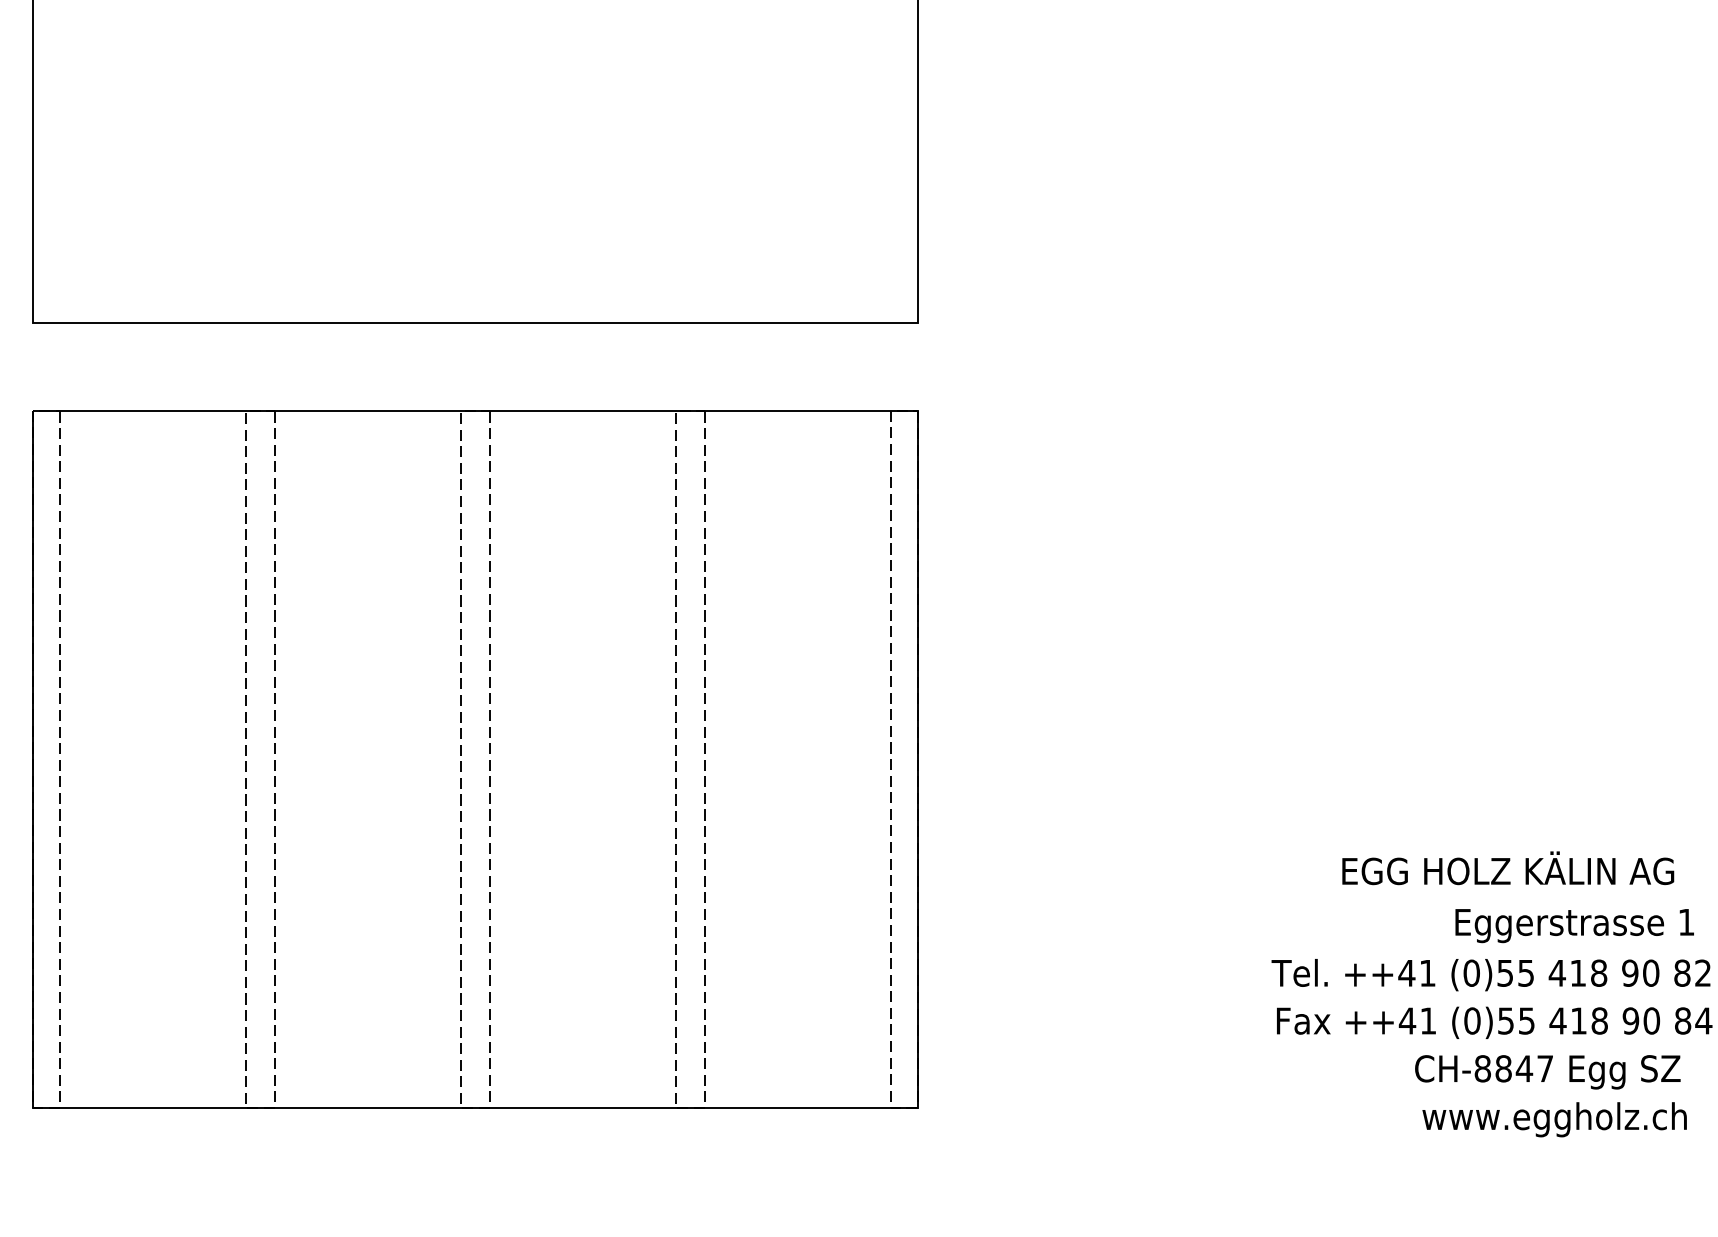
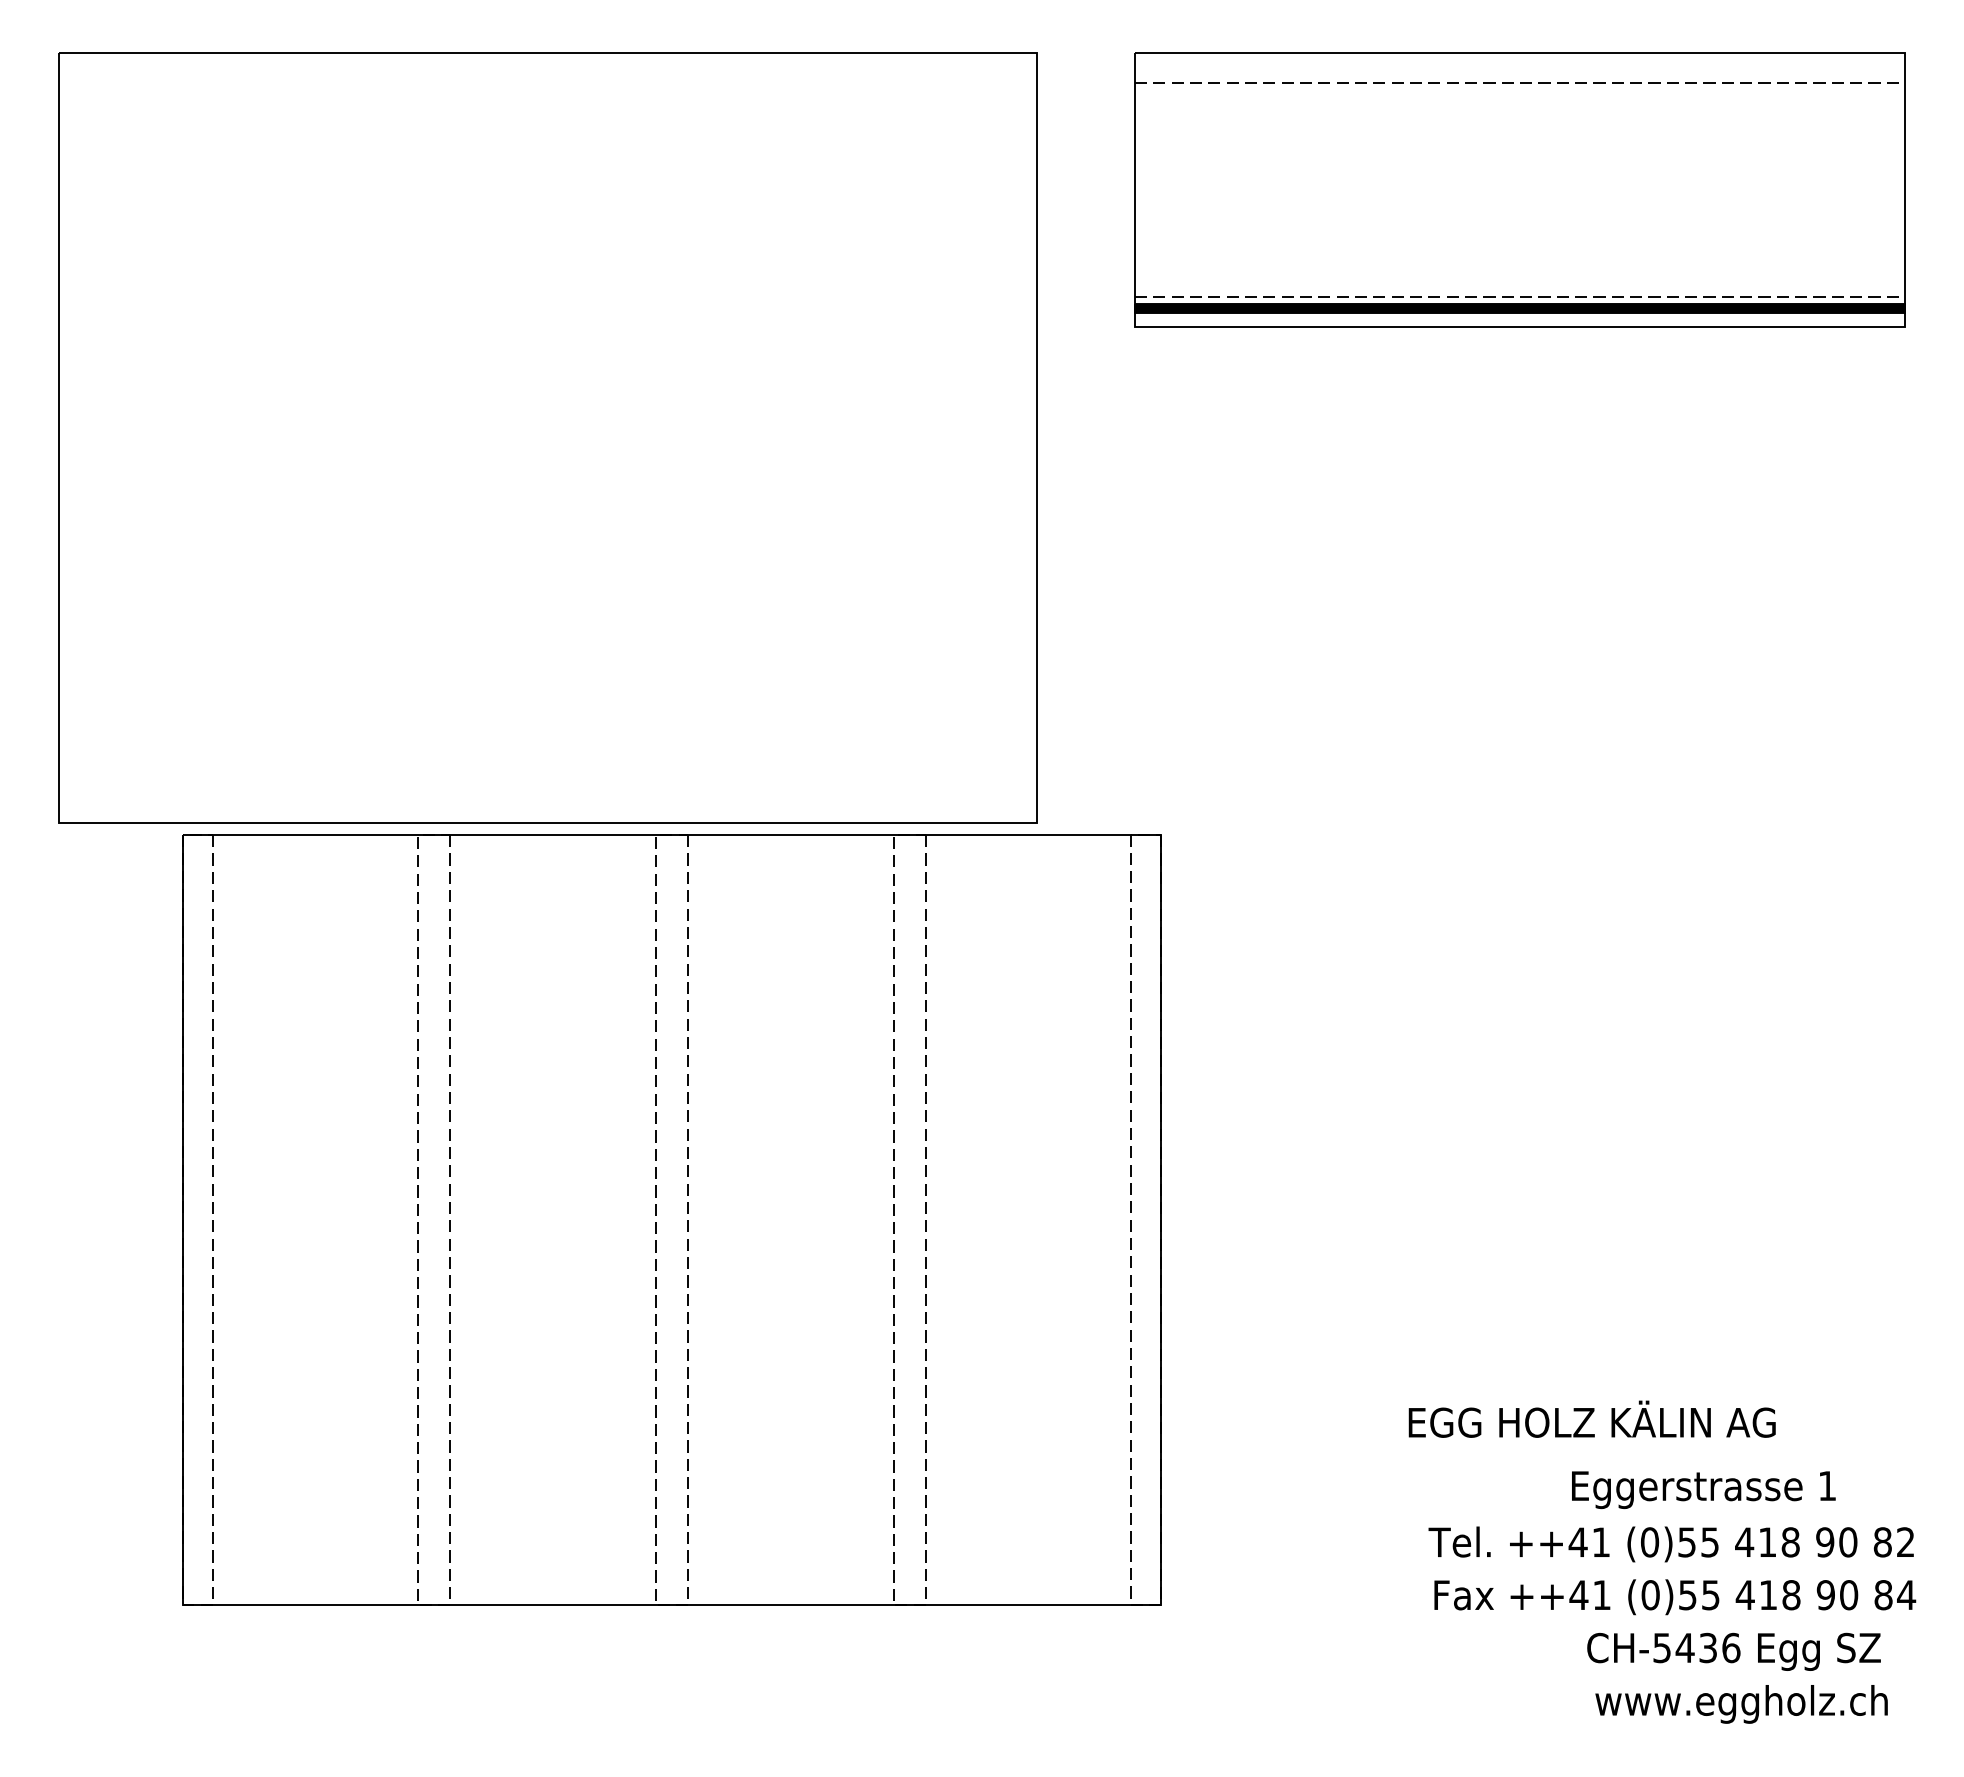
part: (474, 759) -> (671, 1219), moved
text: (1507, 867) -> (1591, 1418), moved
text: (1574, 925) -> (1703, 1489), moved
text: (1513, 1068) -> (1696, 1647), CH-8847 -> CH-5436

